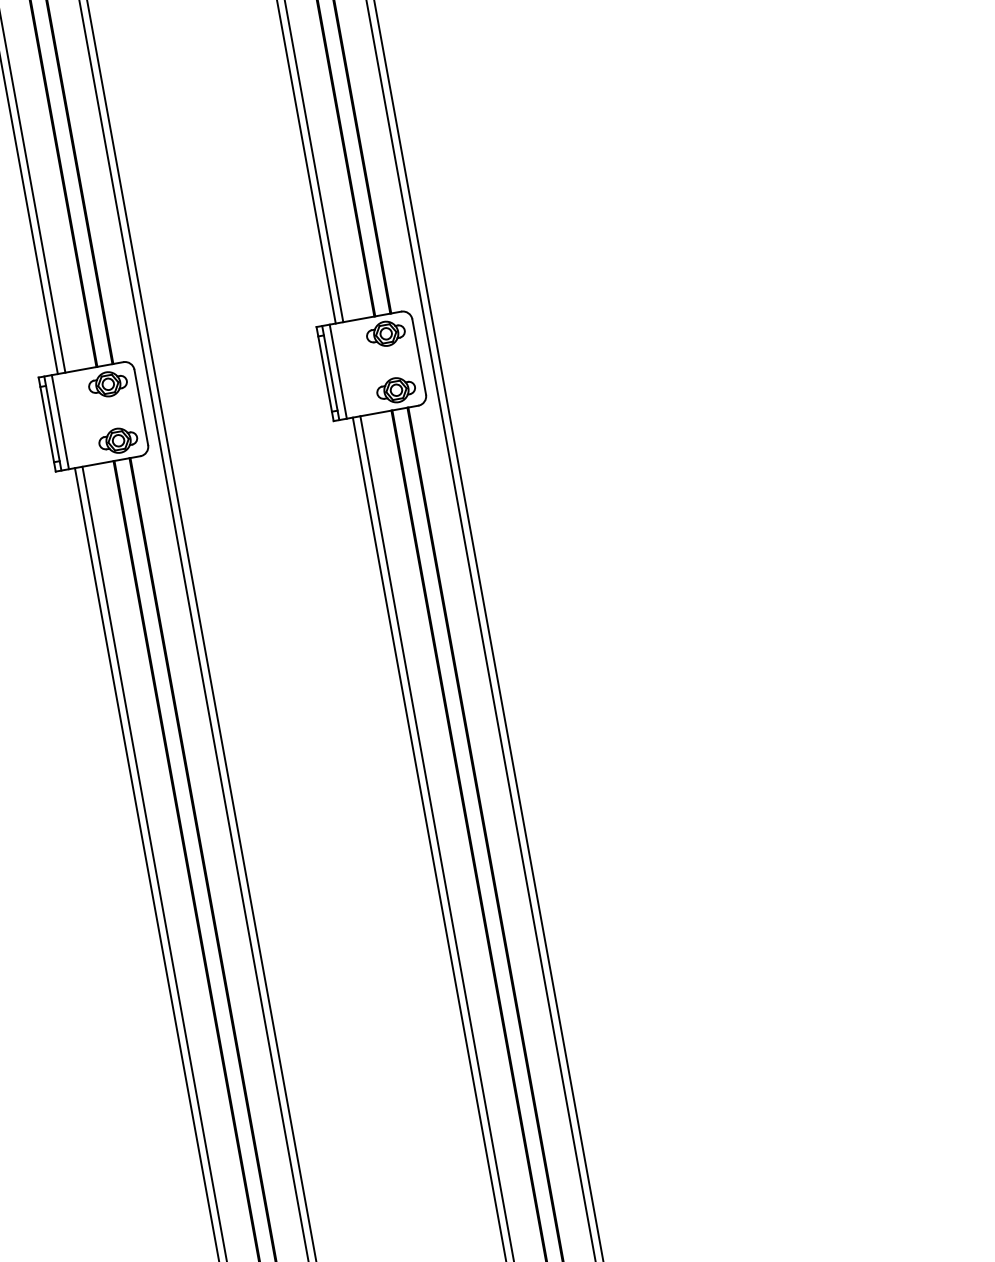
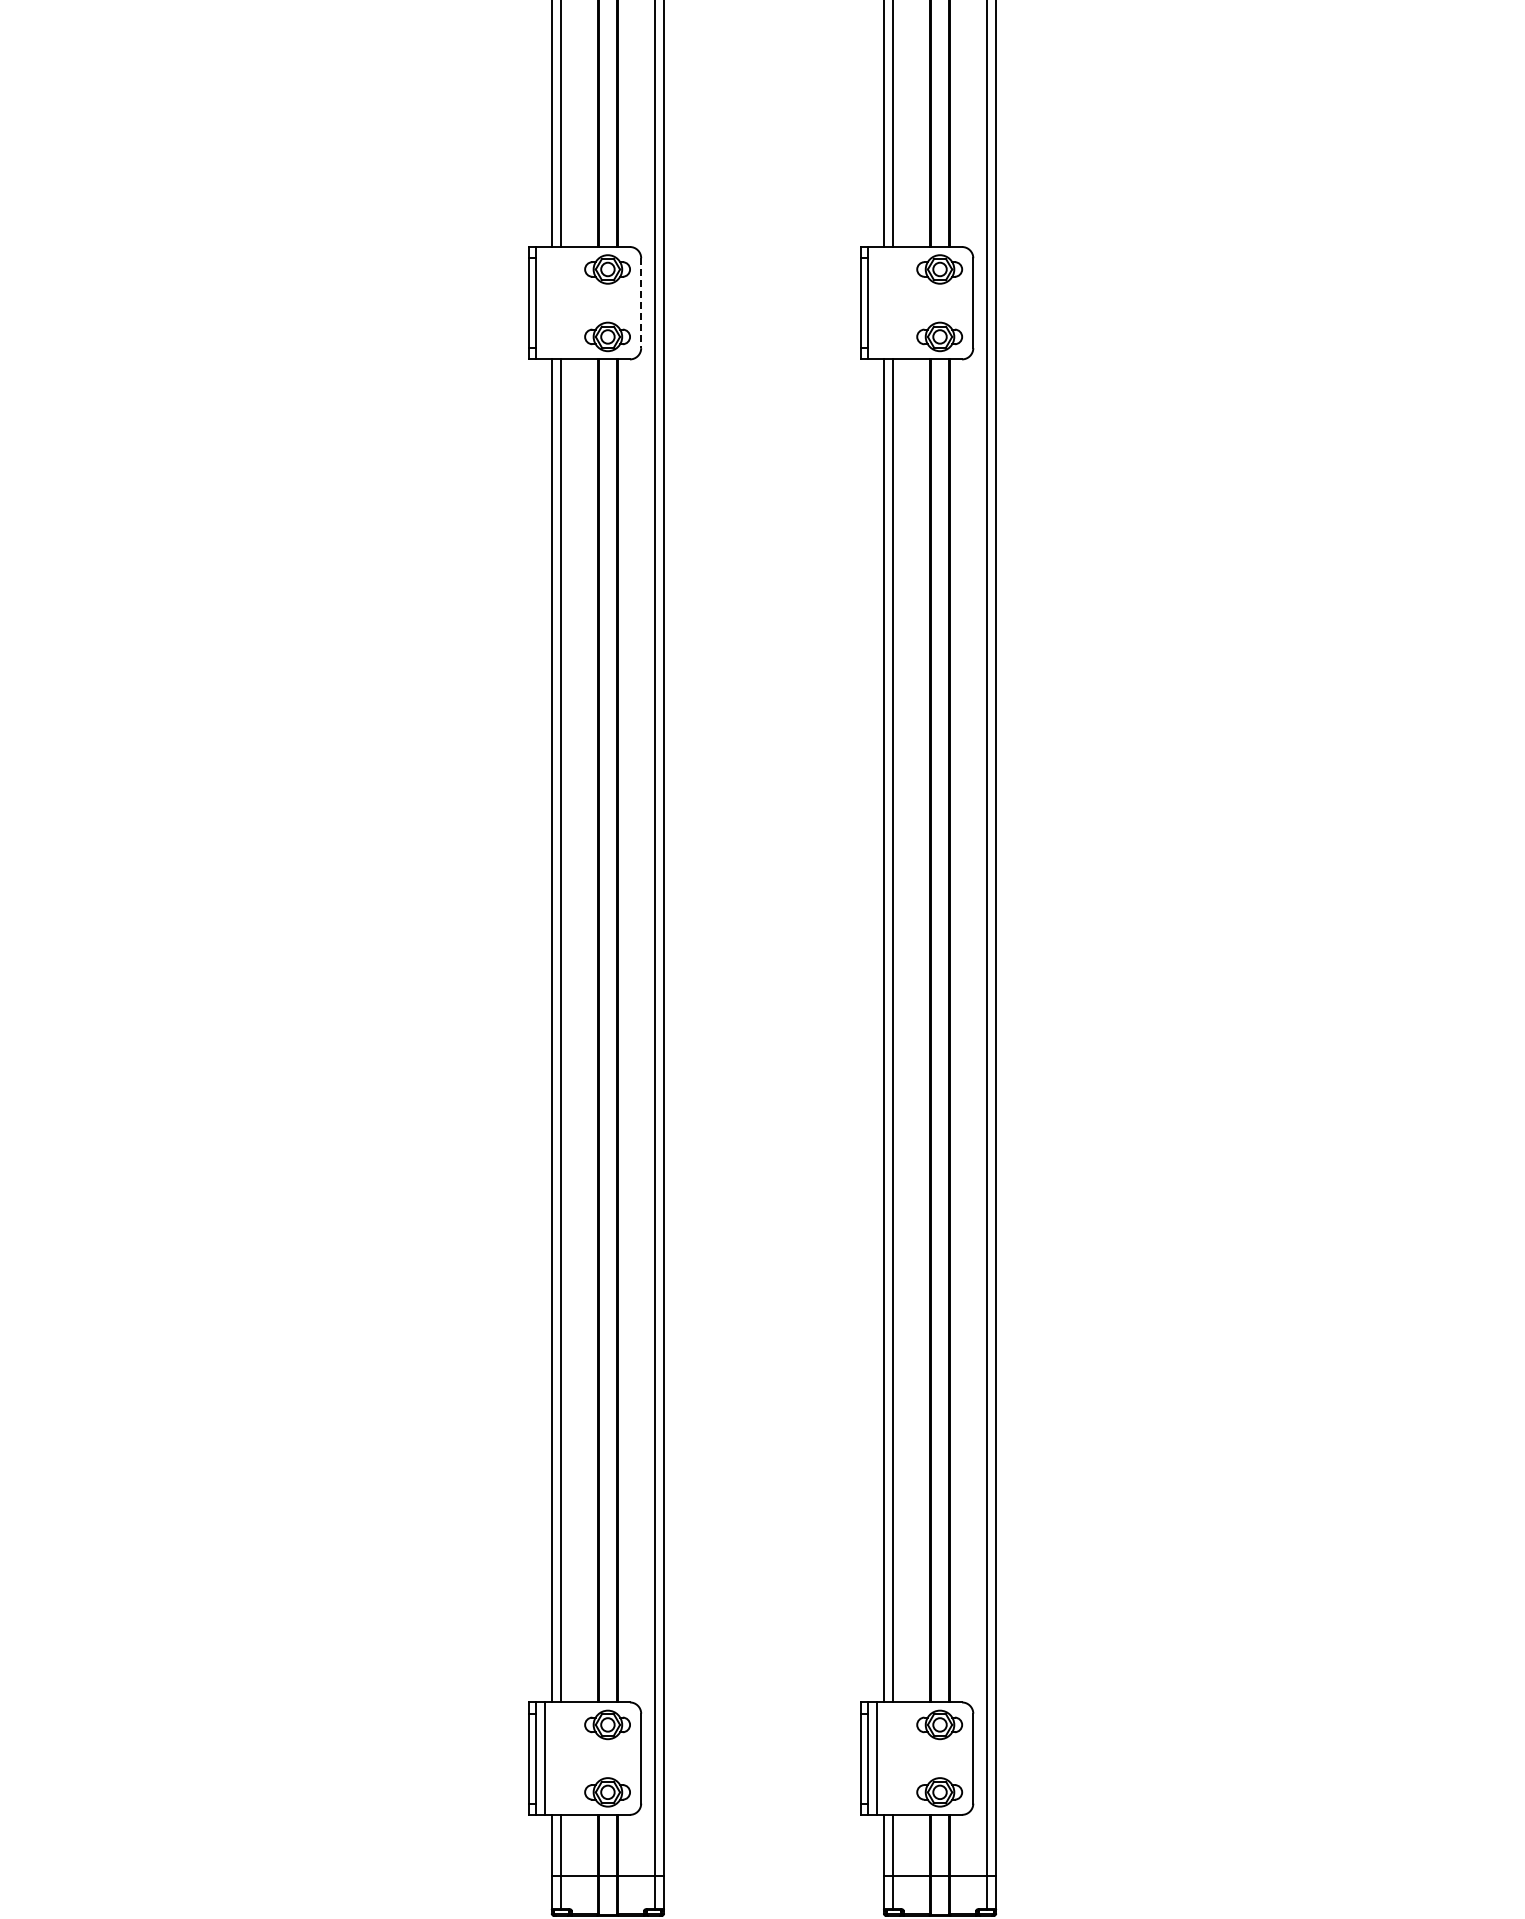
line: (338, 371) -> (876, 303), removed
line: (141, 407) -> (641, 303), solid -> dashed
line: (60, 422) -> (544, 303), removed

